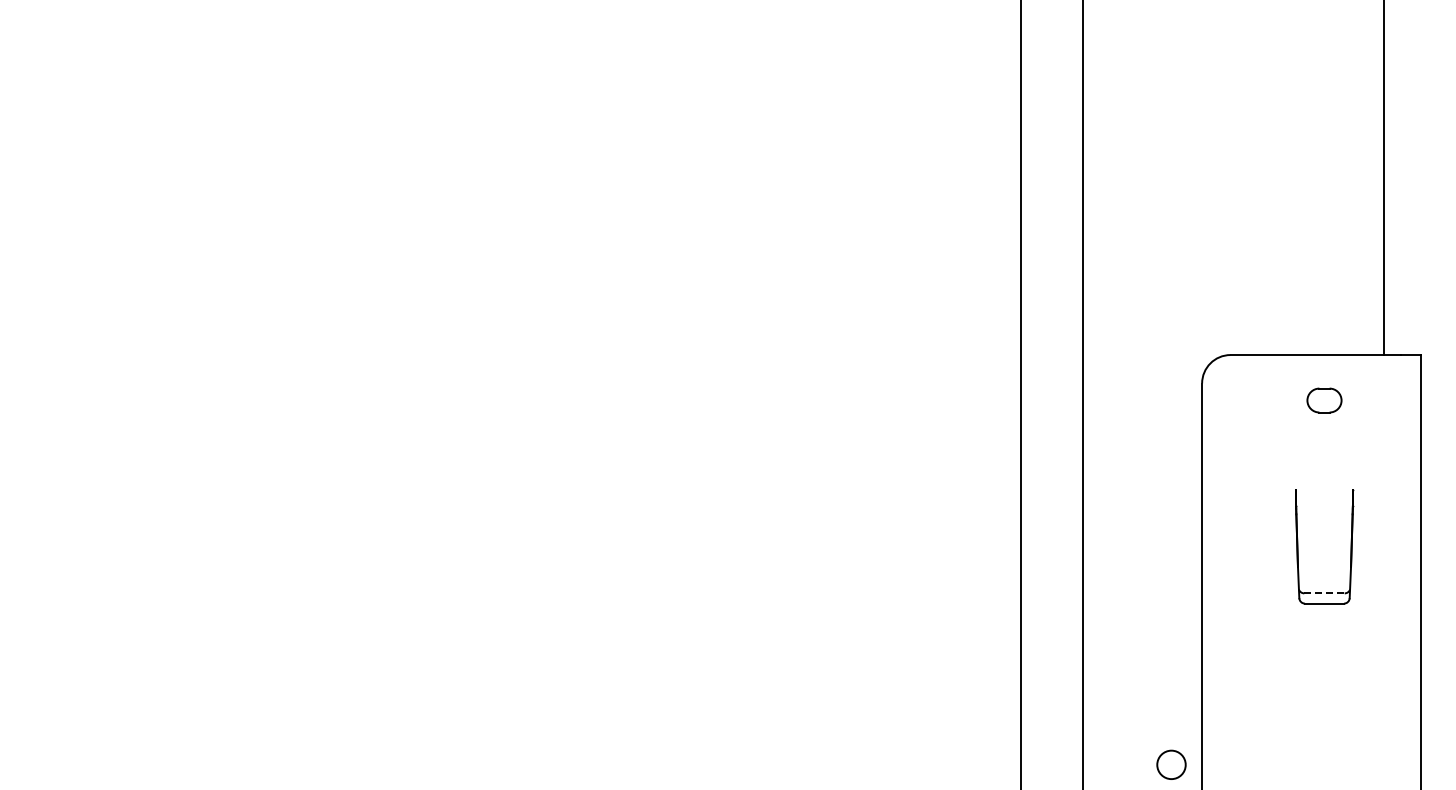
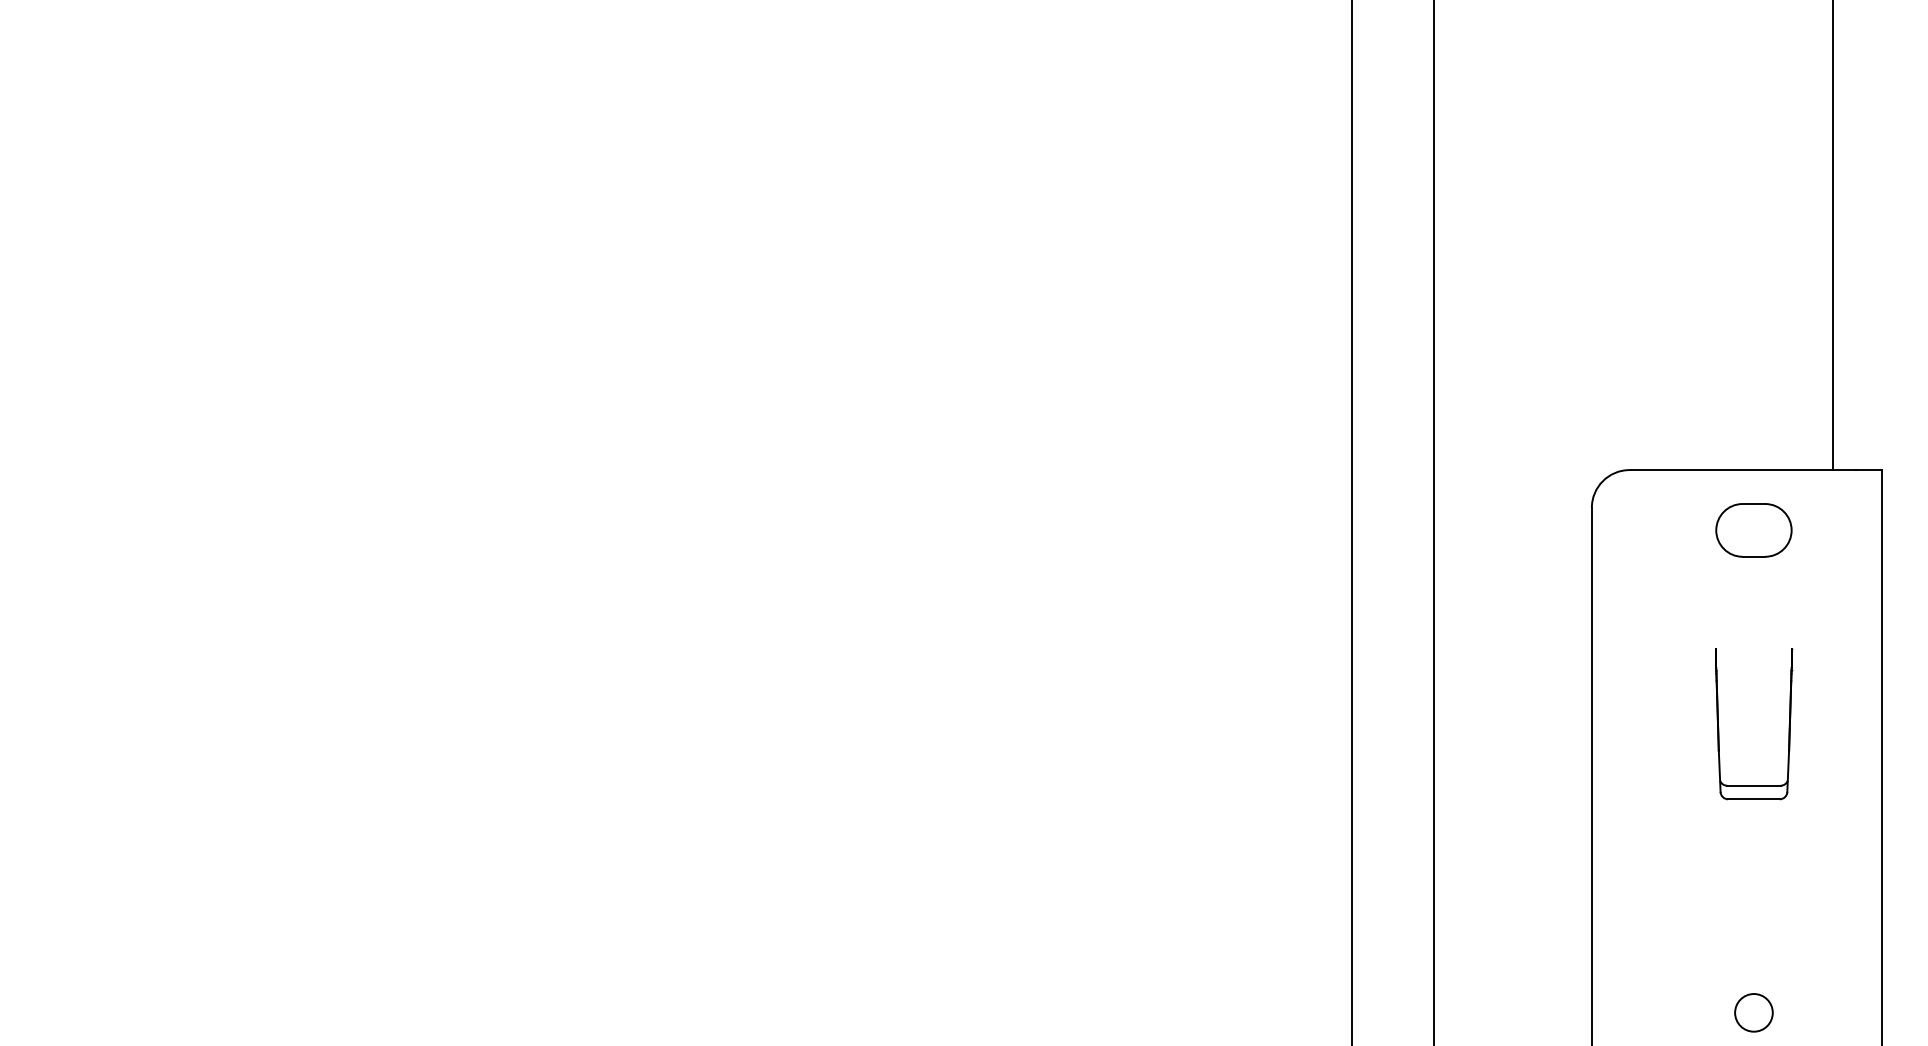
part: (1324, 400) -> (1753, 530), size x1.67
line: (1324, 593) -> (1753, 785), dashed -> solid
circle: (1171, 764) -> (1753, 1012), moved

